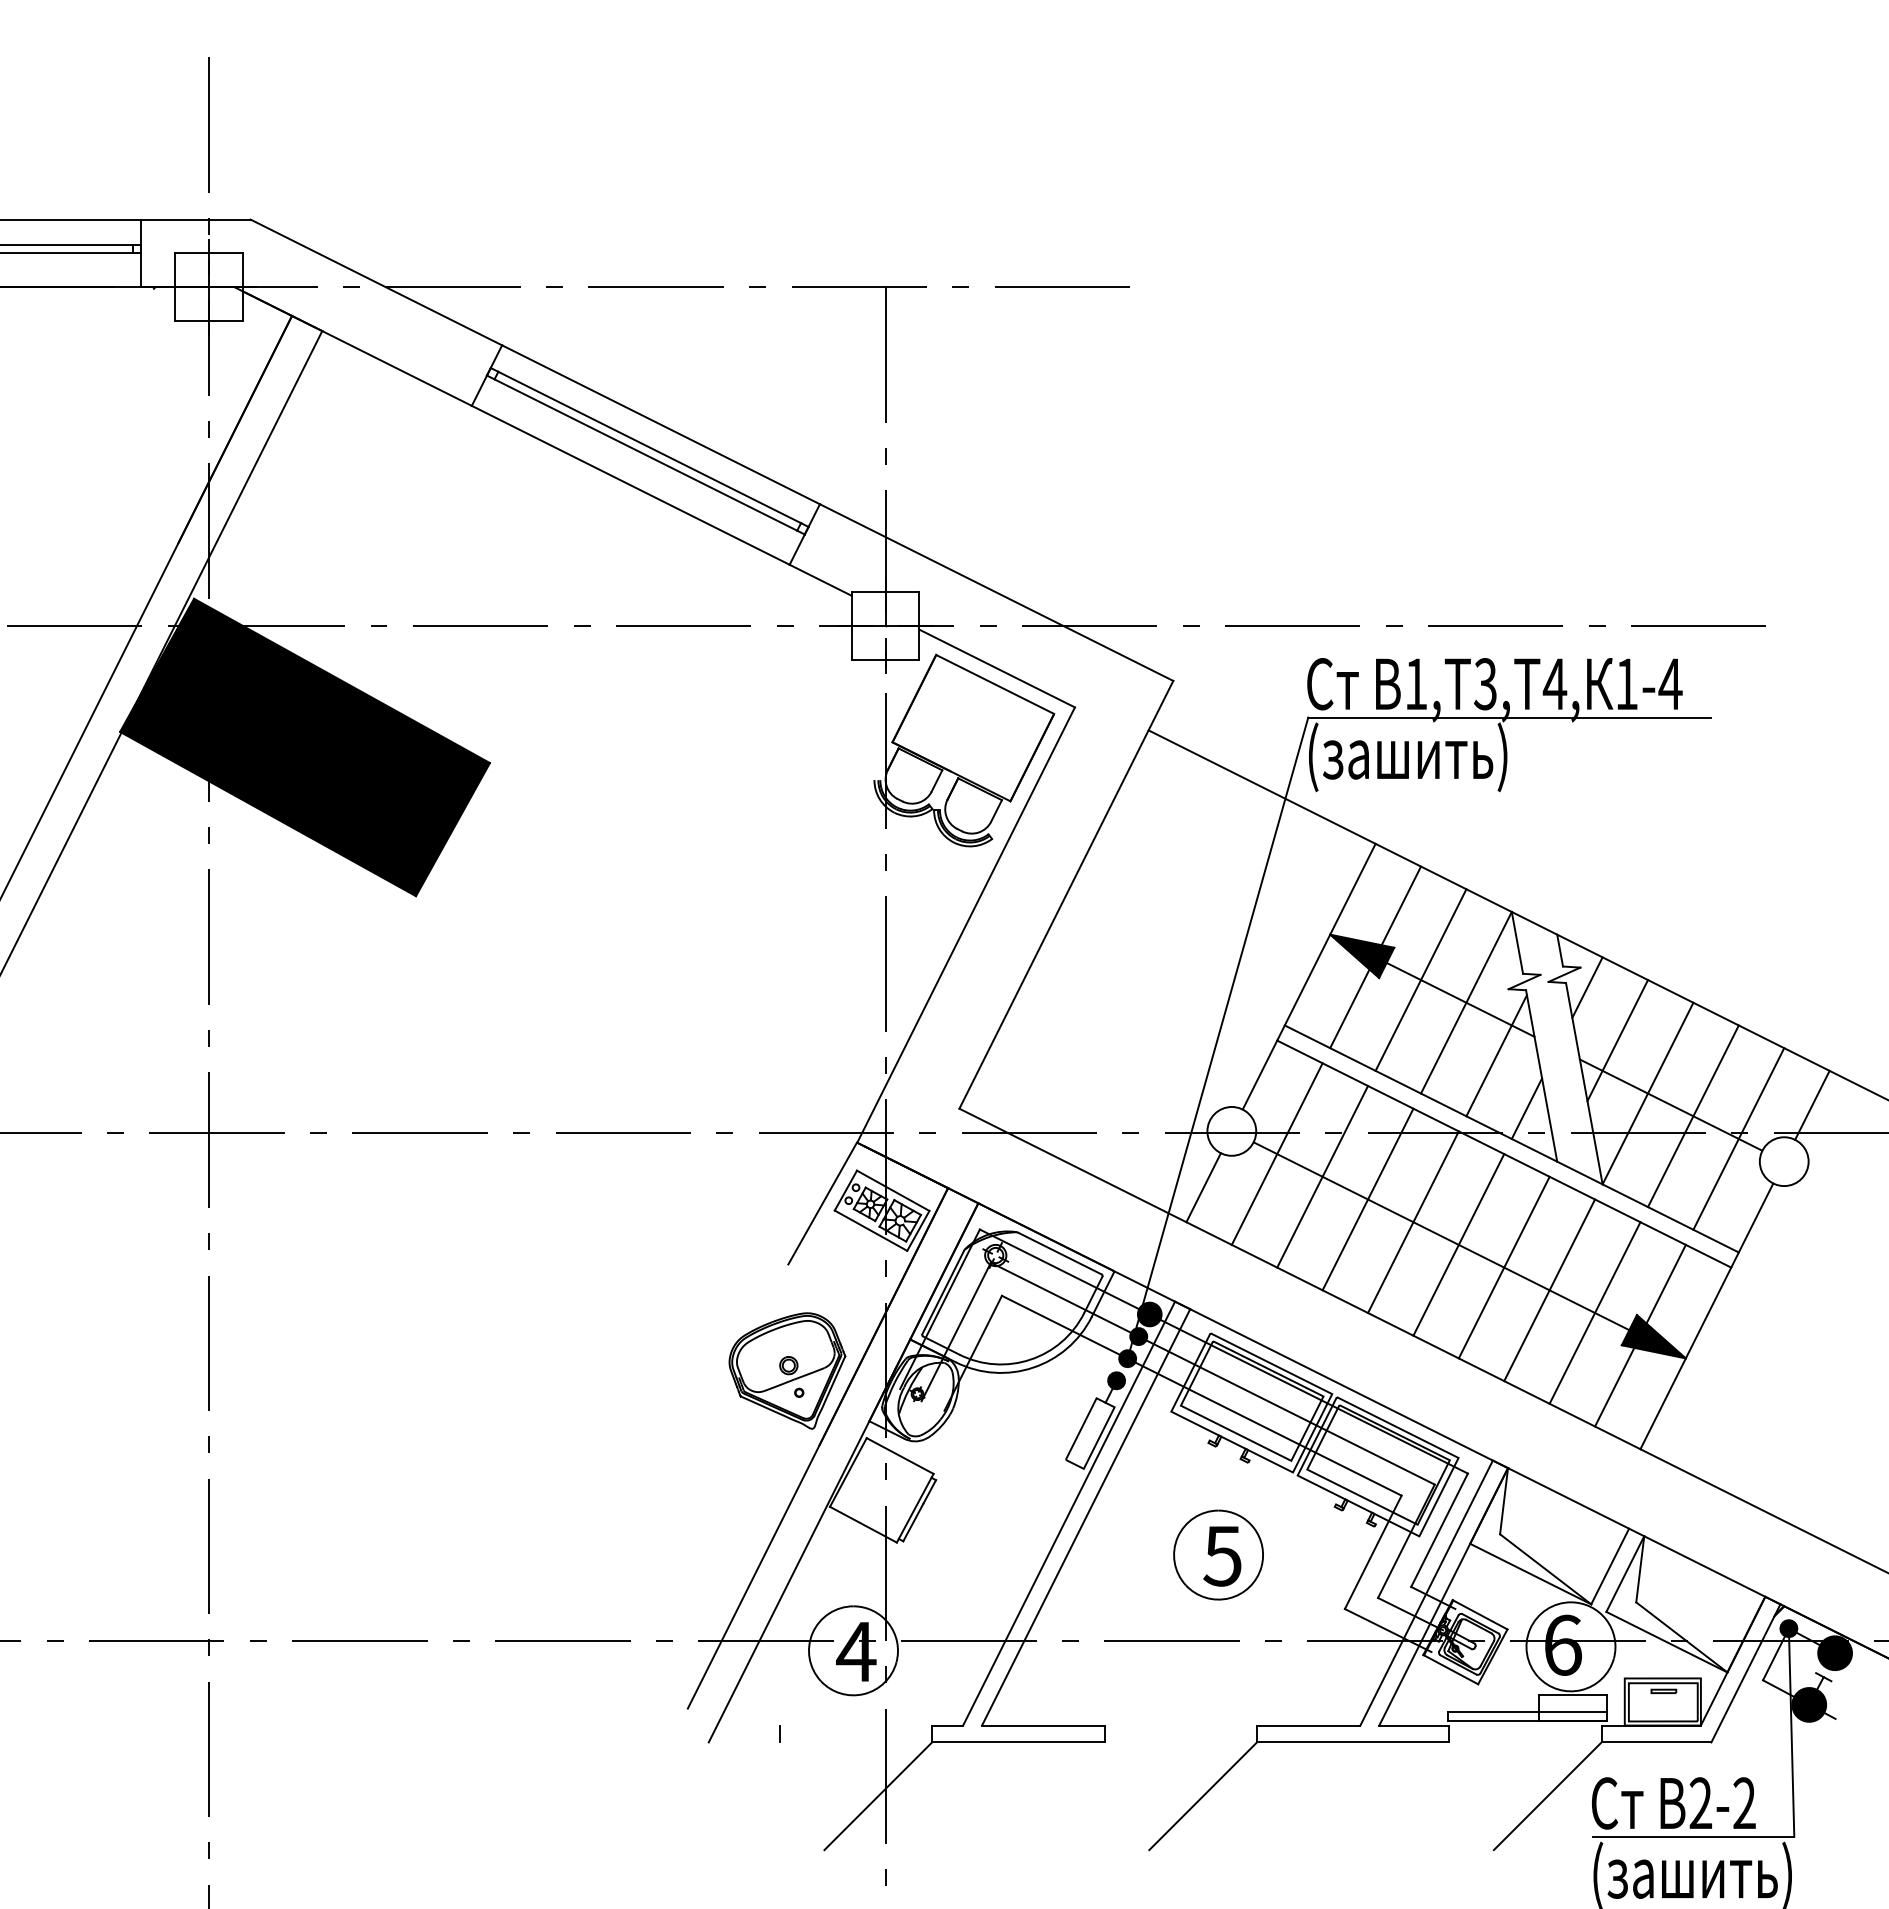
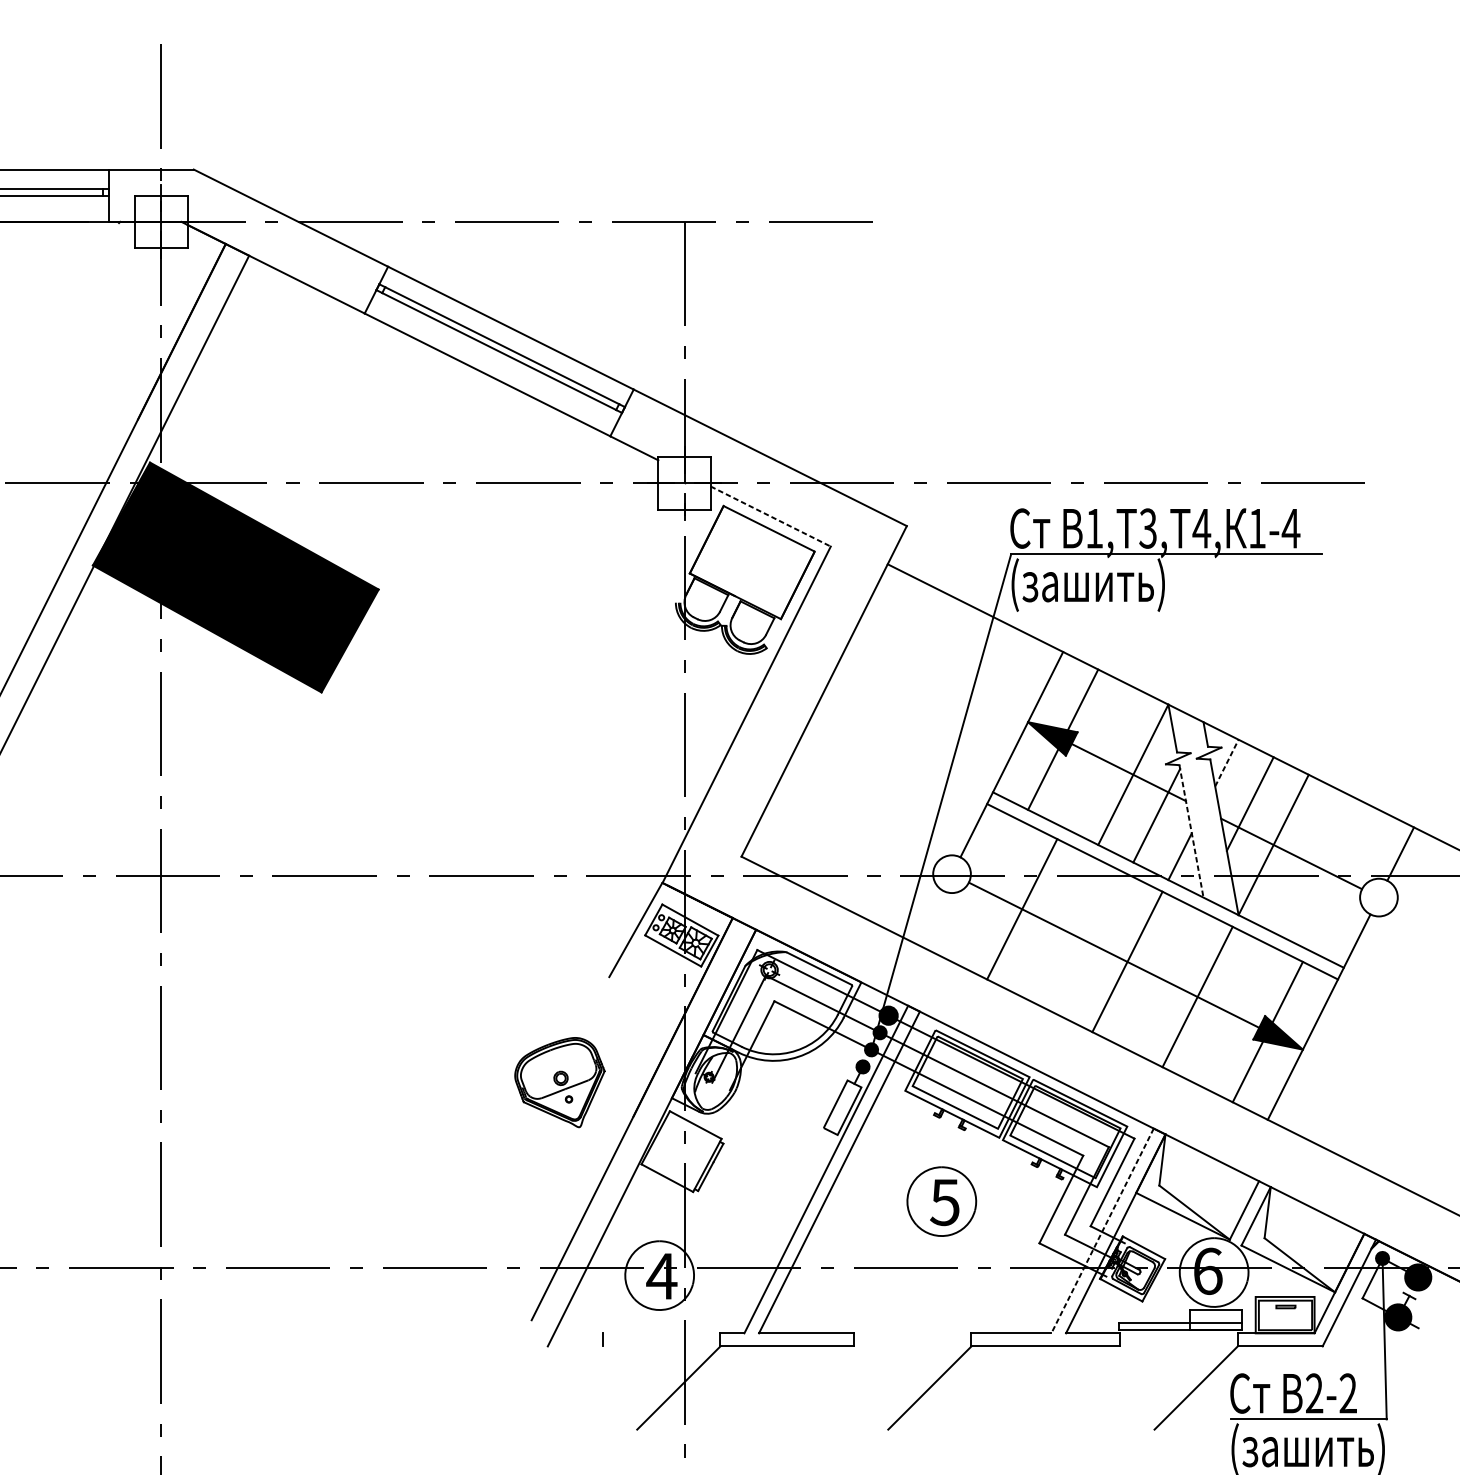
line: (997, 668) -> (770, 516), solid -> dashed
line: (1420, 979) -> (1097, 756), removed
line: (1587, 987) -> (1226, 763), solid -> dashed
line: (1541, 1076) -> (1191, 831), solid -> dashed
line: (1693, 1116) -> (1308, 862), removed
line: (1738, 1138) -> (1343, 879), removed
line: (1276, 1153) -> (986, 891), removed
line: (1203, 1187) -> (930, 917), removed
line: (1367, 1199) -> (1056, 926), removed
line: (1413, 1222) -> (1092, 944), removed
line: (1503, 1267) -> (1161, 979), removed
line: (1594, 1312) -> (1232, 1014), removed
part: (787, 1370) -> (559, 1082), moved
line: (1426, 1593) -> (1102, 1231), solid -> dashed

